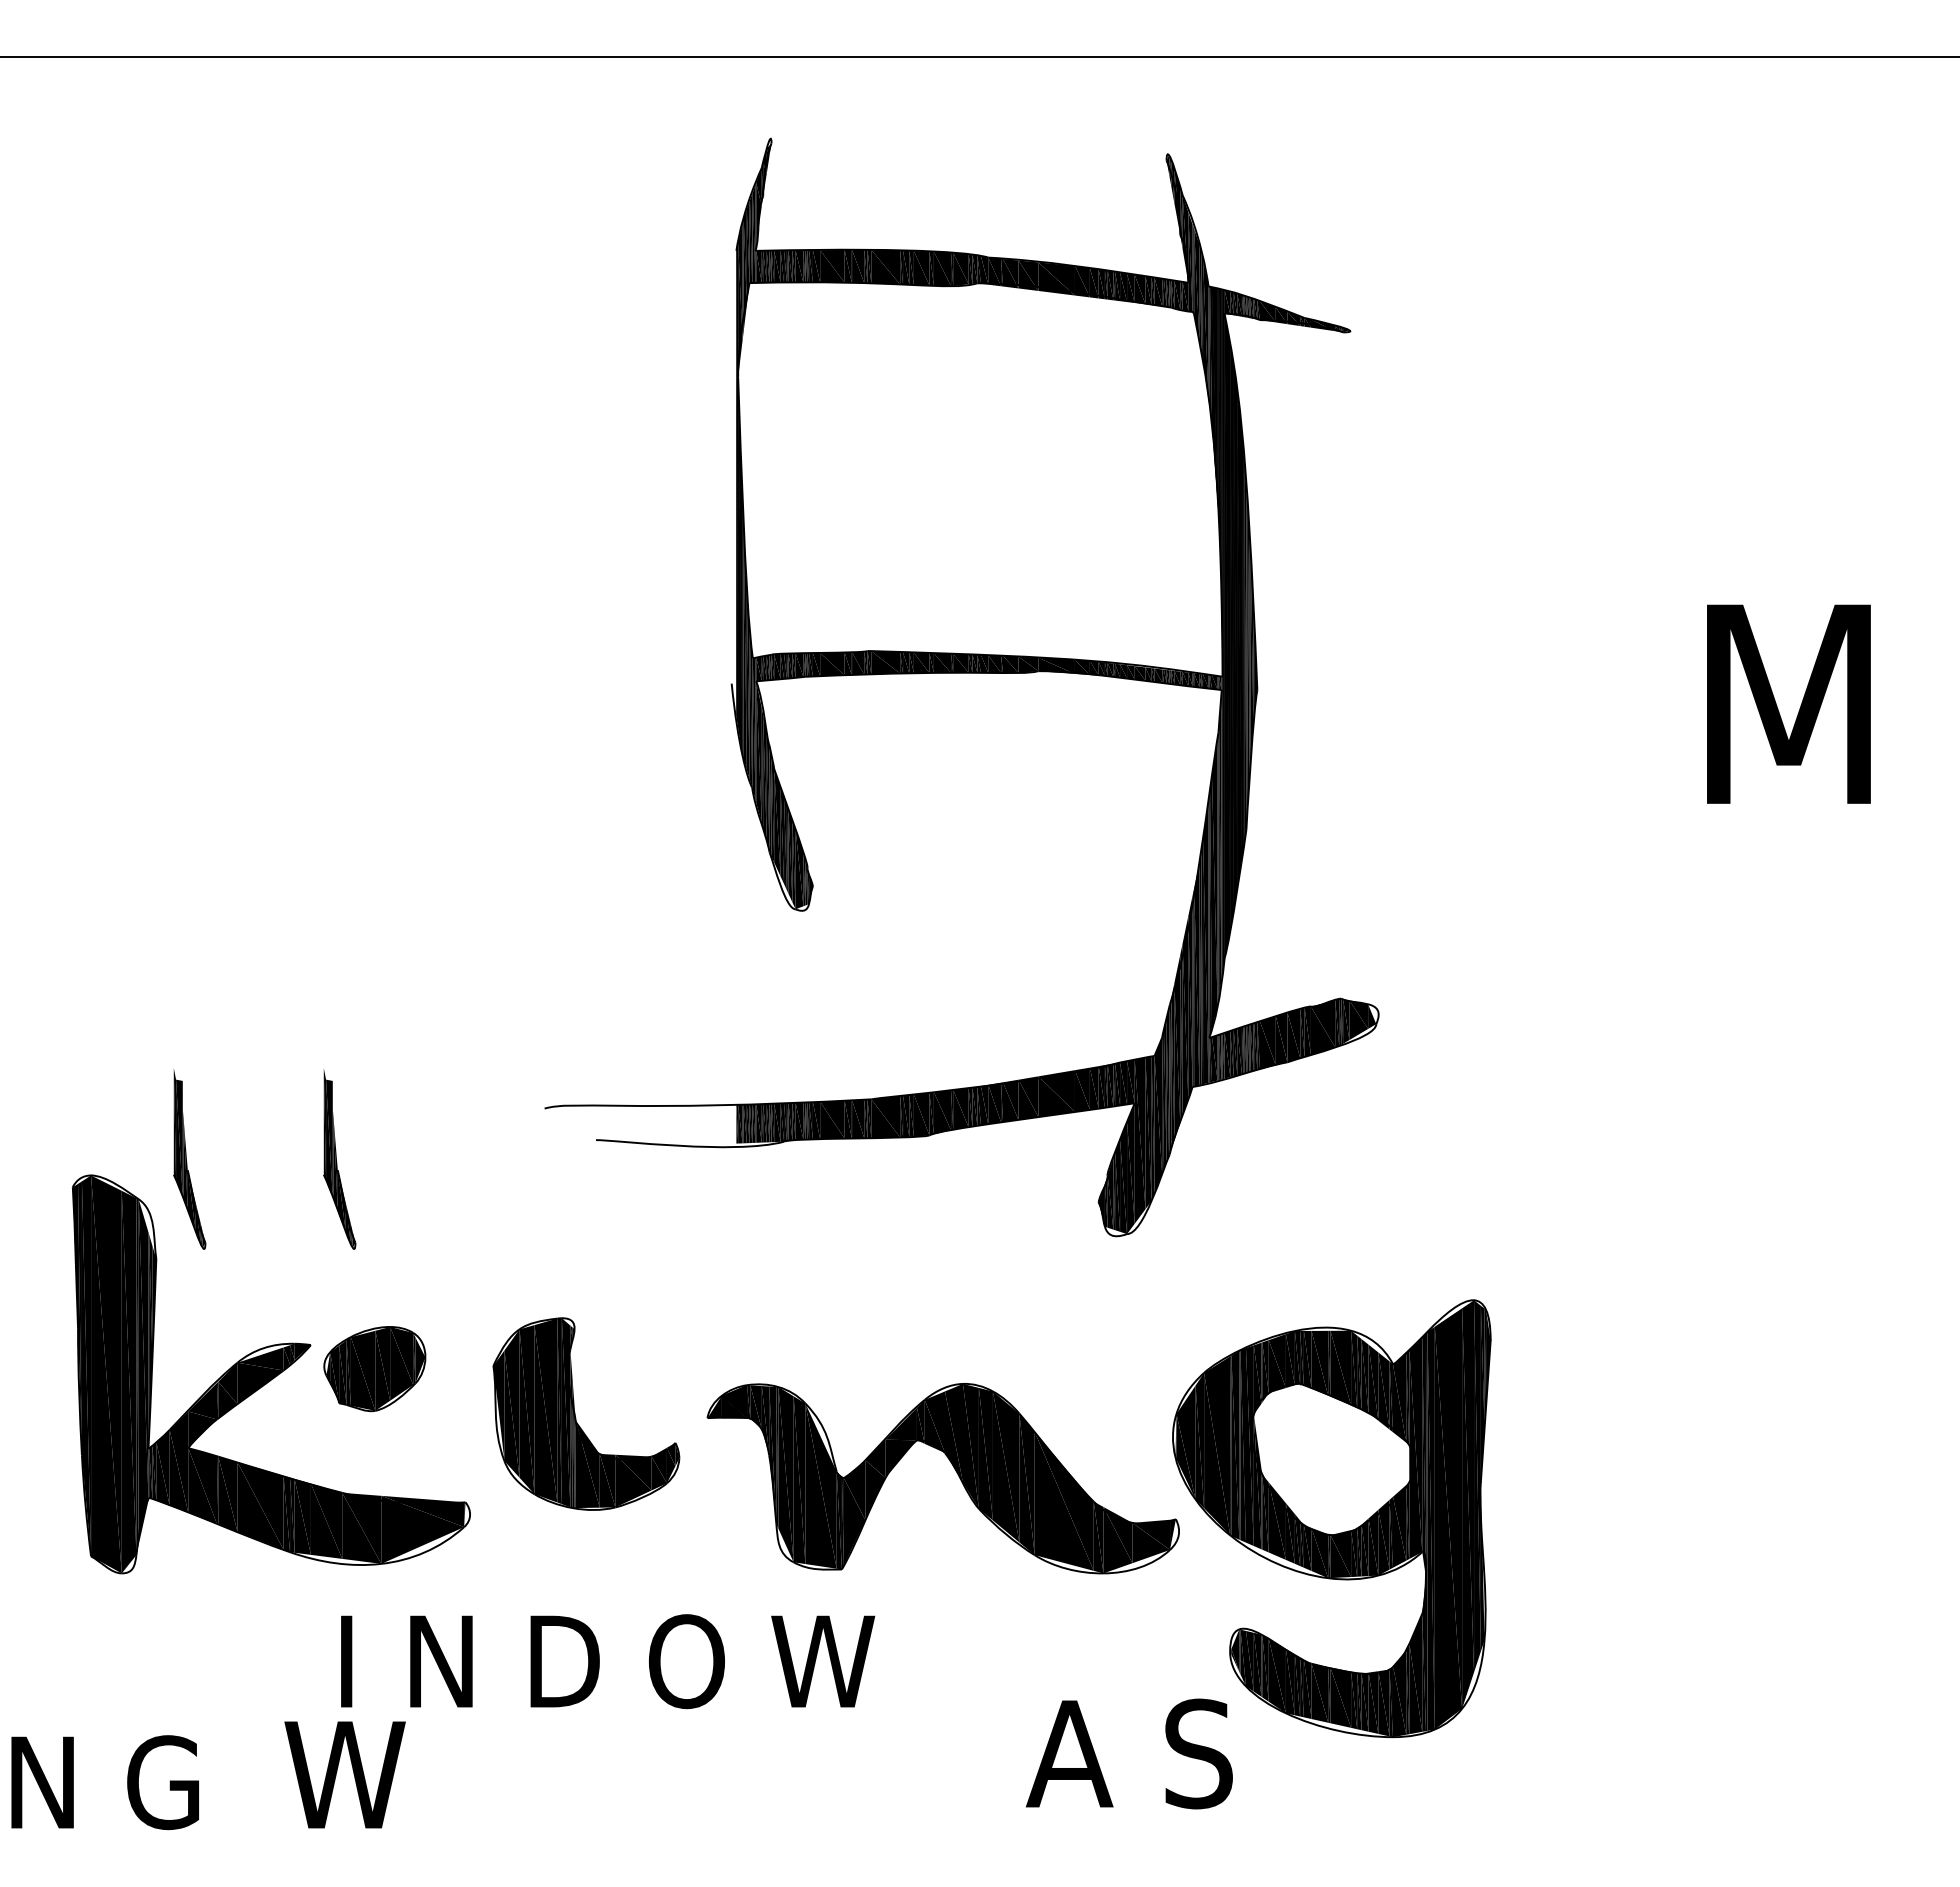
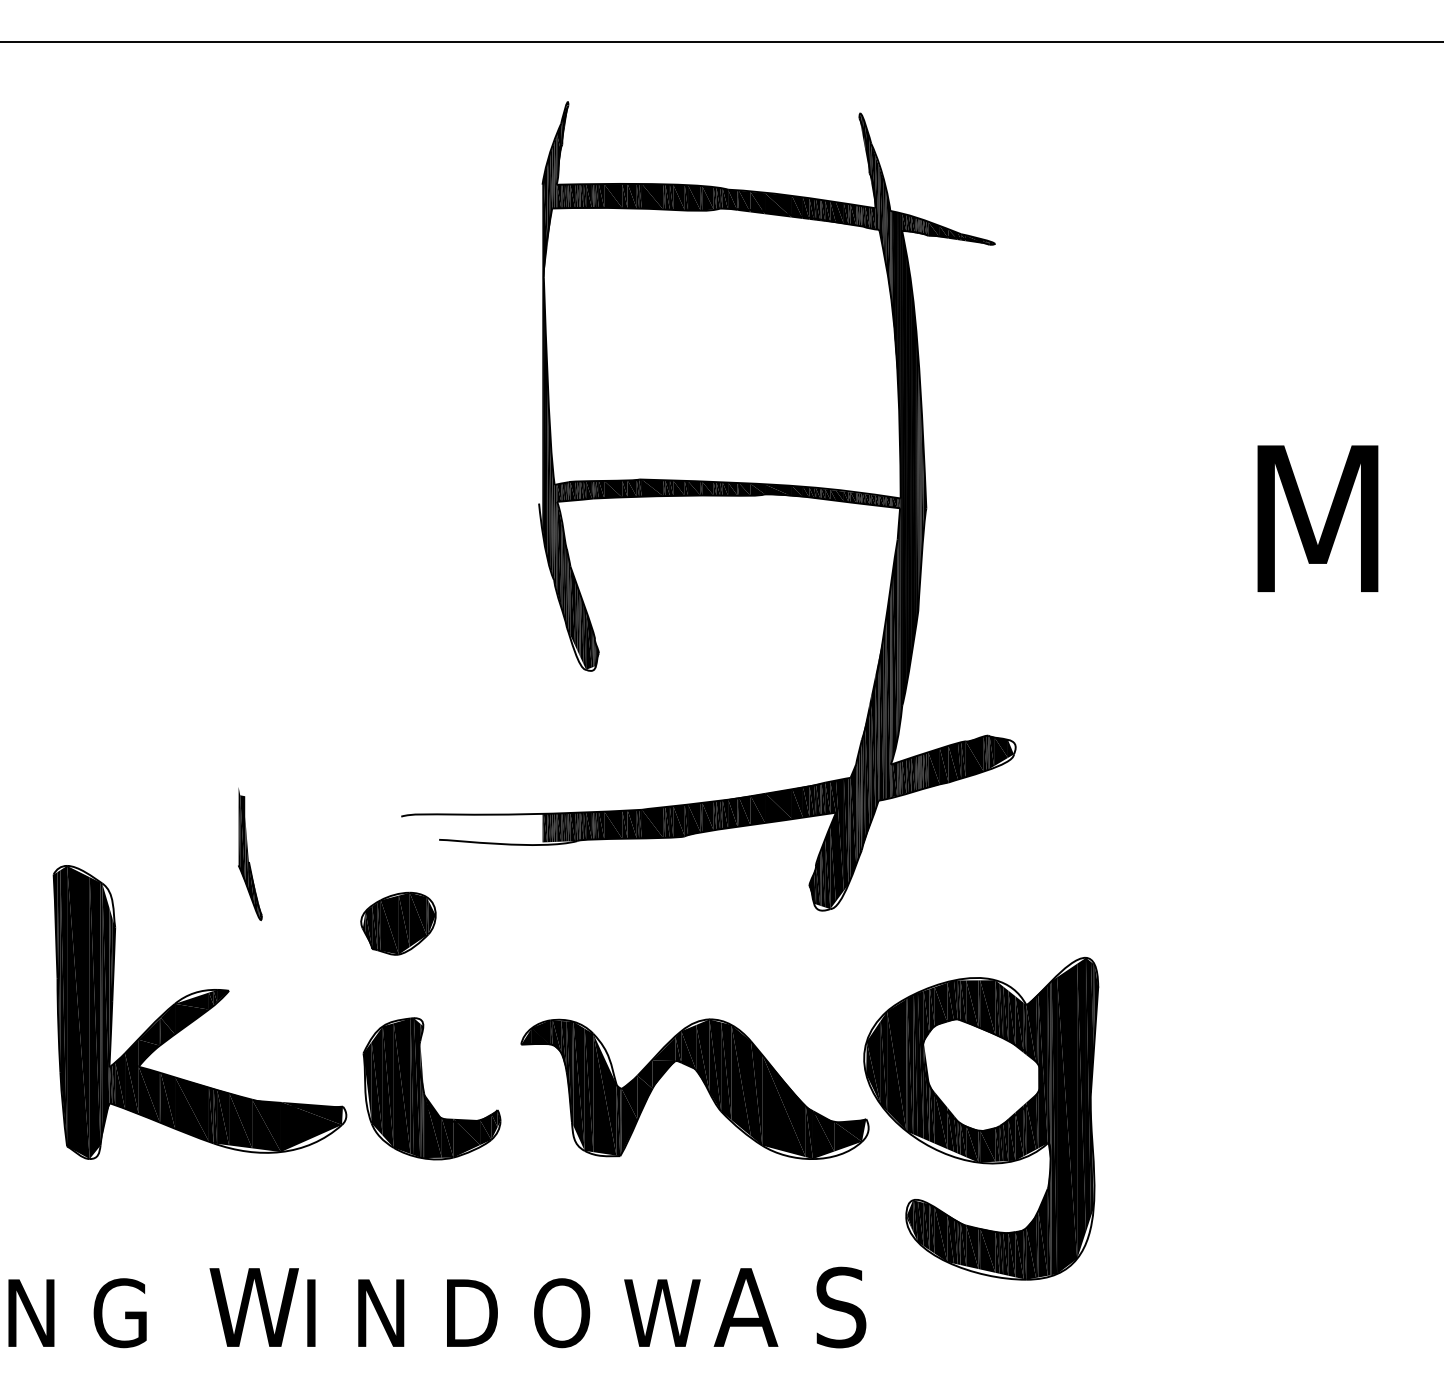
part: (189, 1159) -> (139, 854), removed
part: (374, 1369) -> (398, 924), moved
part: (576, 1417) -> (424, 1091), moved
text: (608, 1661) -> (504, 1313), moved
text: (1129, 1753) -> (790, 1307), moved

